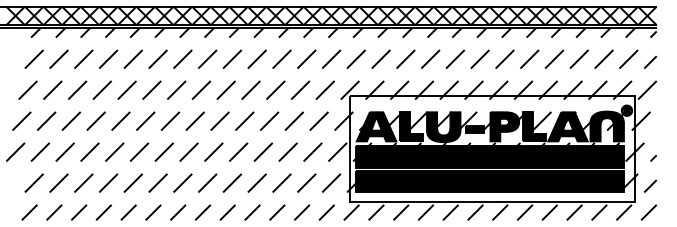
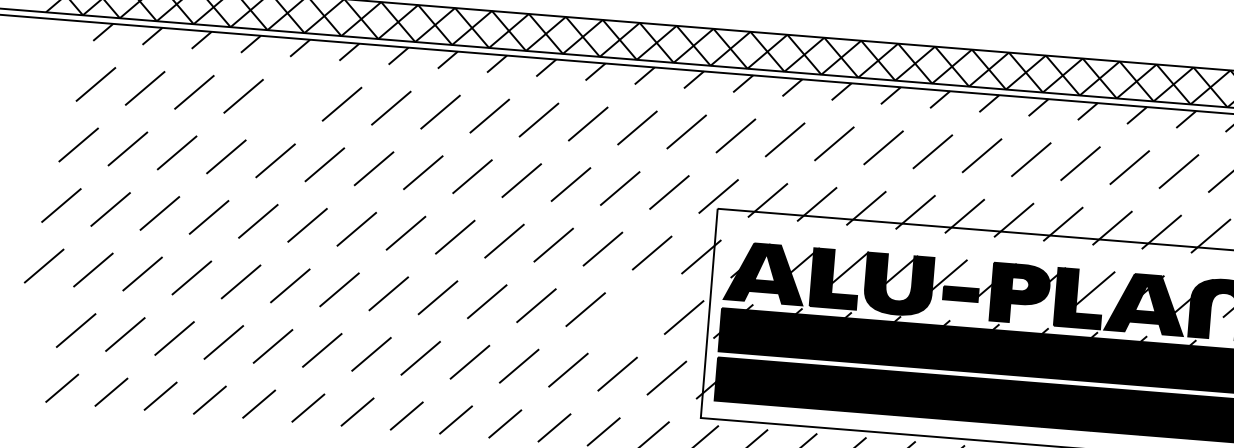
line: (132, 58) -> (291, 98), removed
line: (312, 151) -> (634, 312), removed

